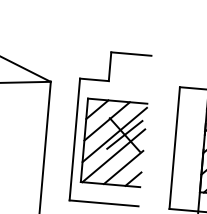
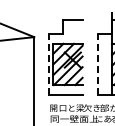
line: (74, 137) -> (48, 63), solid -> dashed
line: (174, 146) -> (97, 63), solid -> dashed

